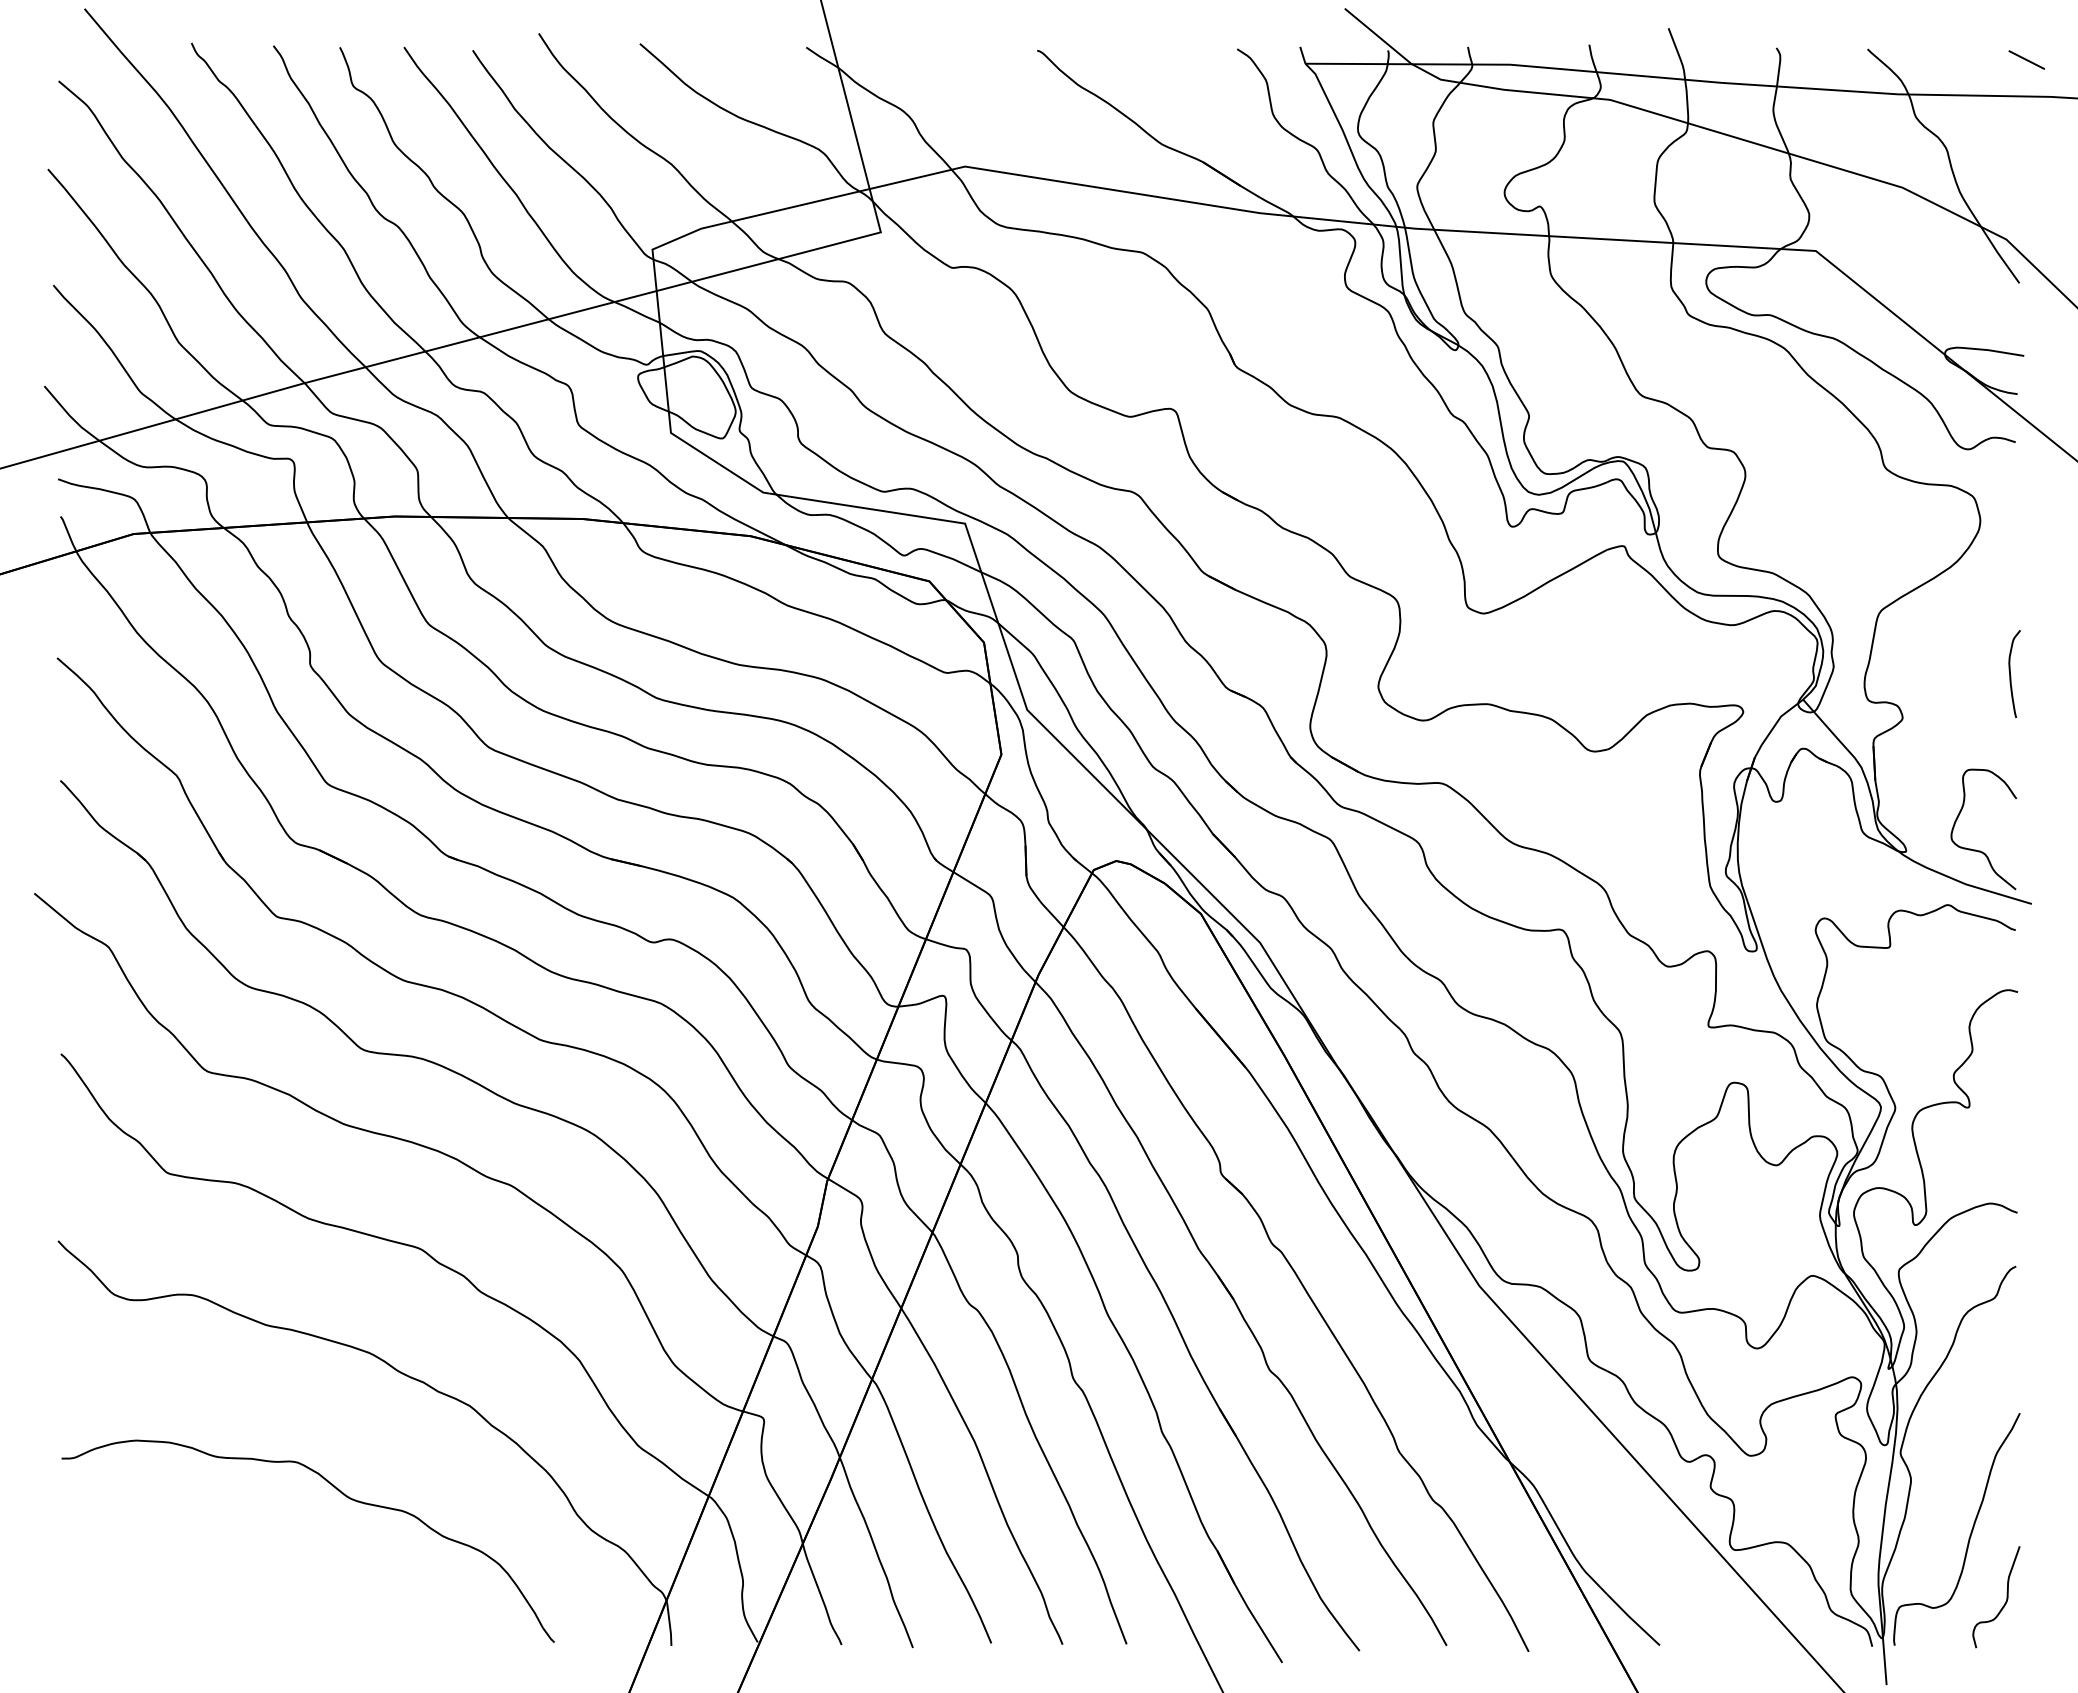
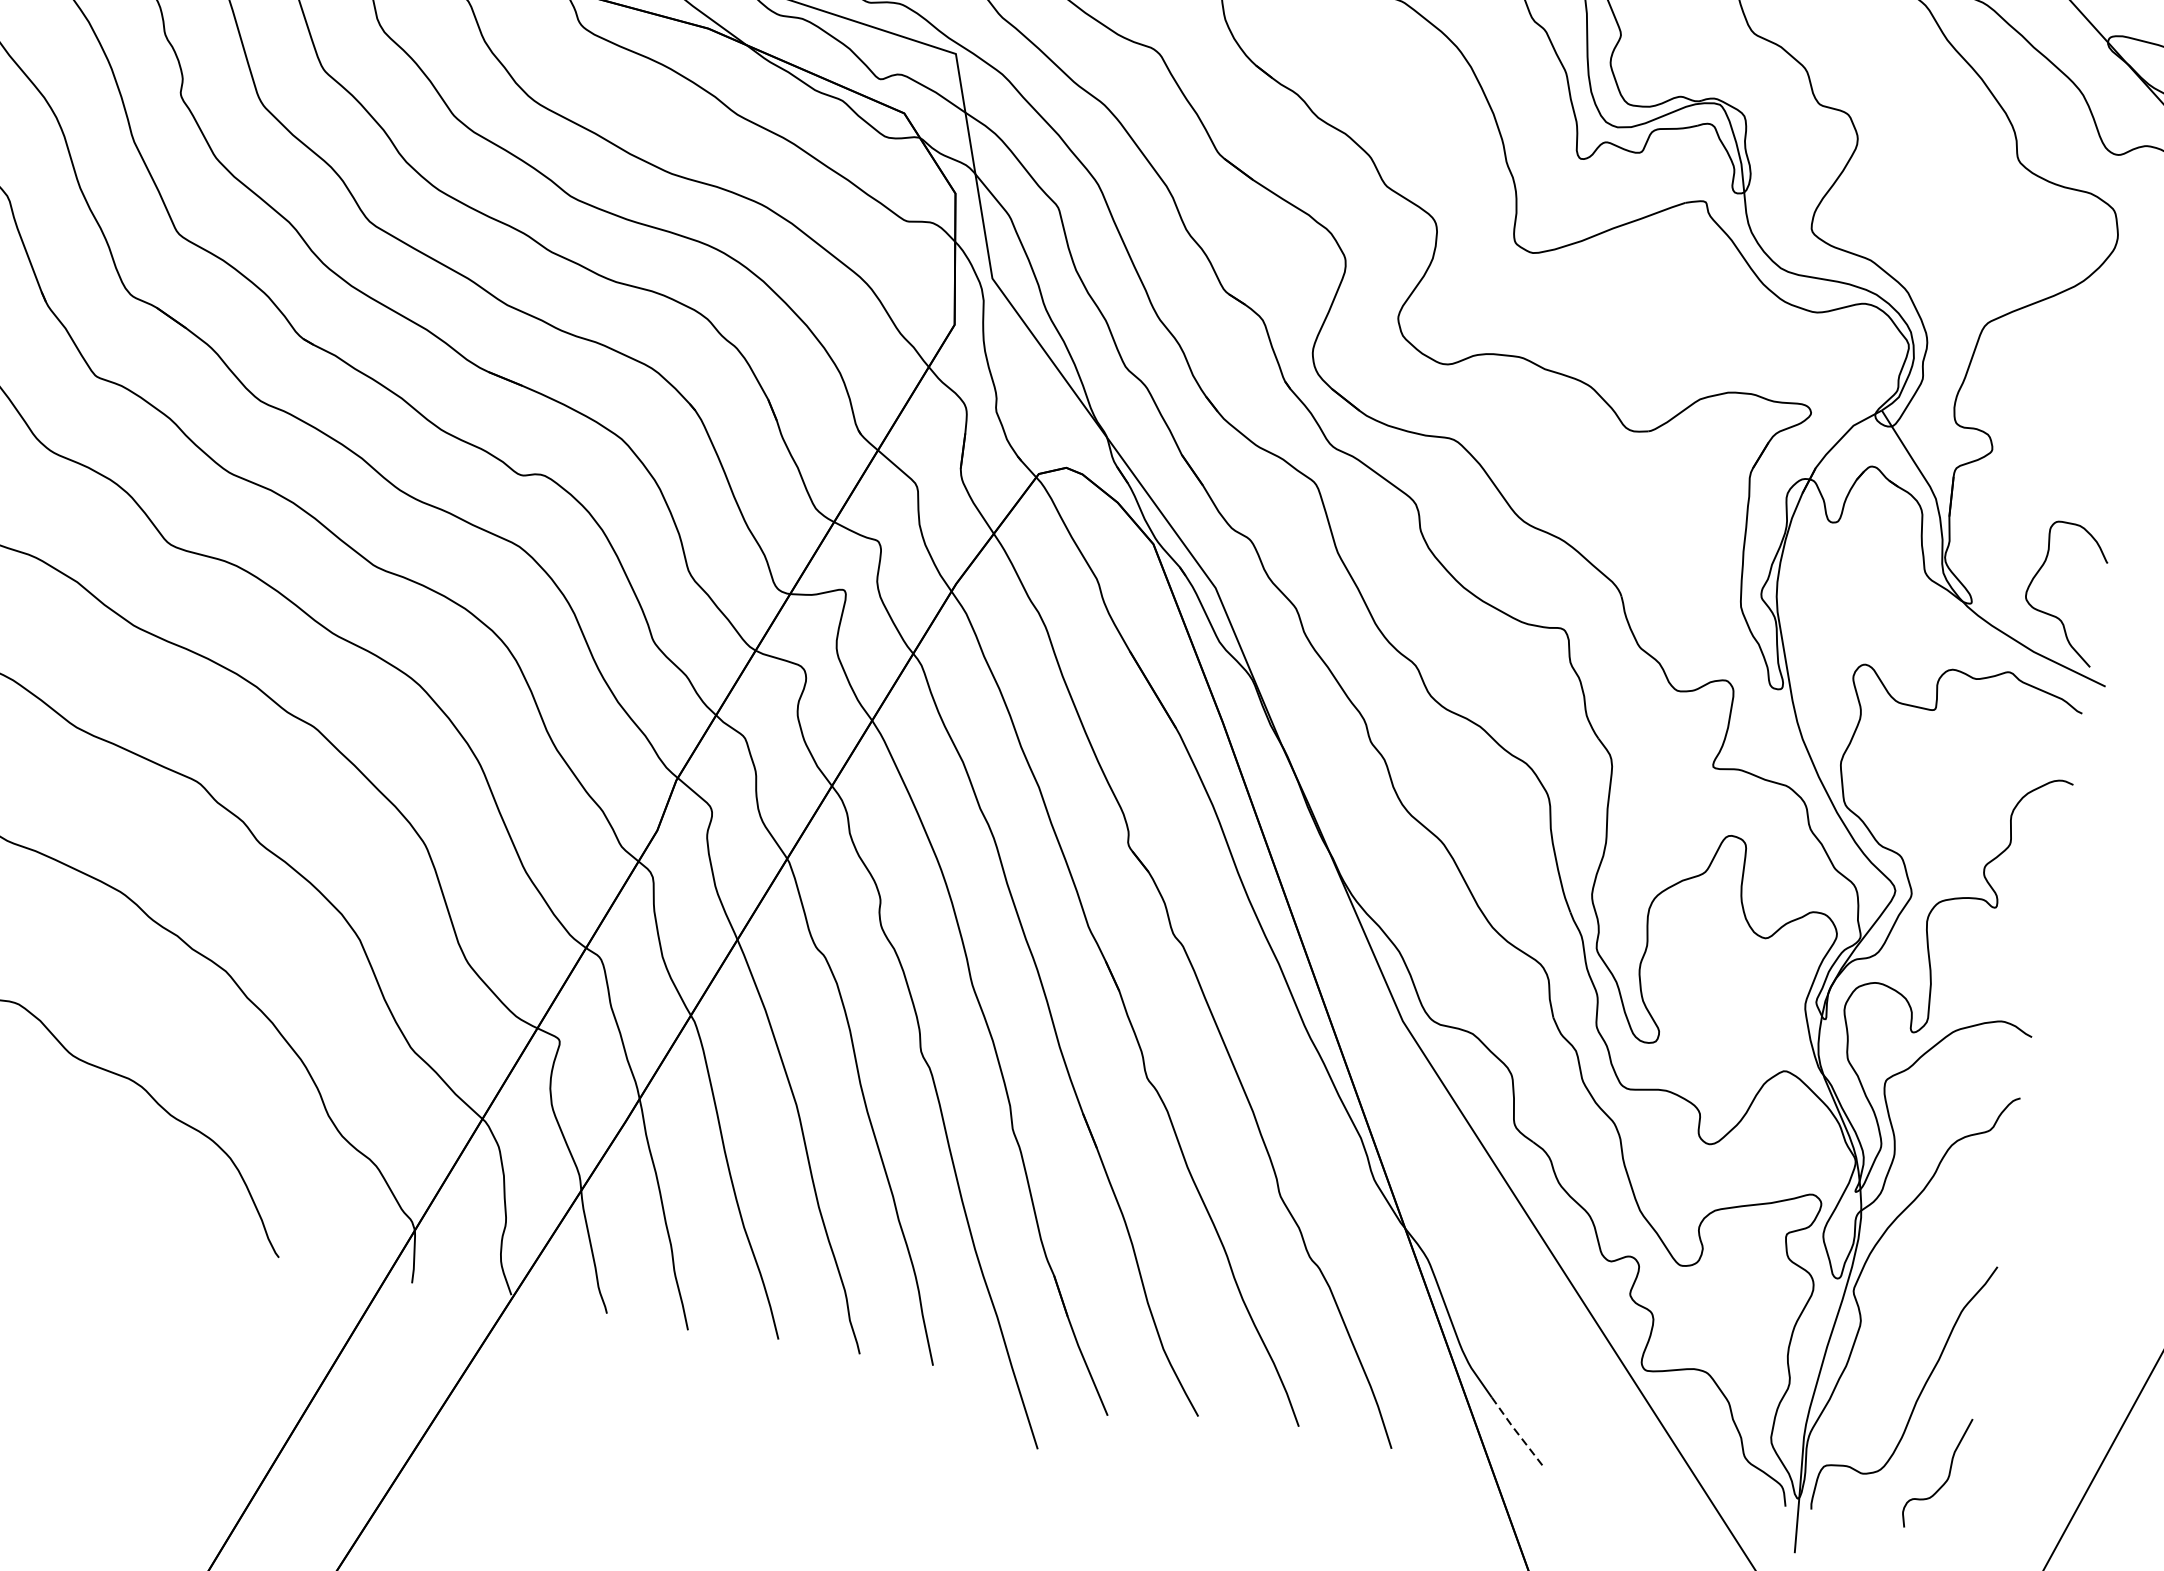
curve: (2011, 675) -> (2124, 421), removed
line: (1632, 1620) -> (1516, 1432), solid -> dashed

